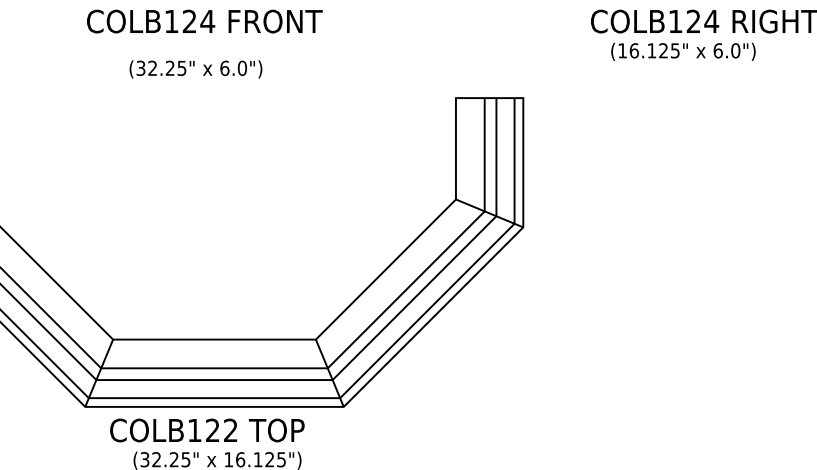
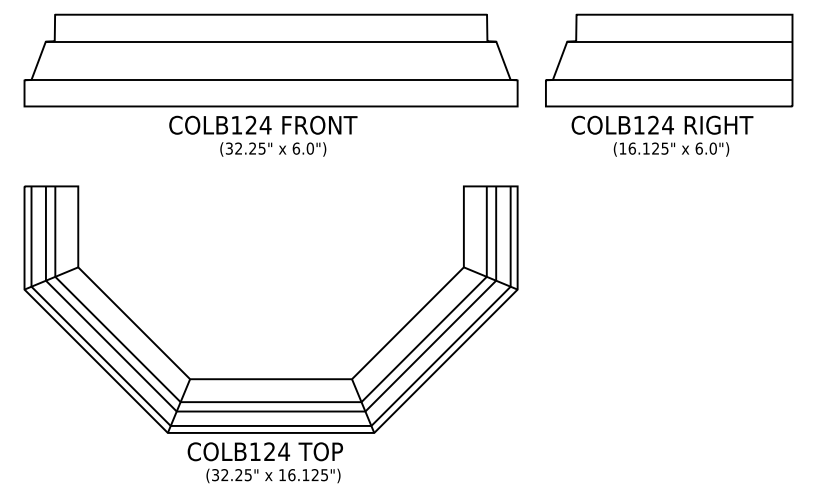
text: (683, 51) -> (671, 149), moved
text: (196, 69) -> (273, 149), moved
text: (231, 430) -> (284, 451), COLB122 -> COLB124

